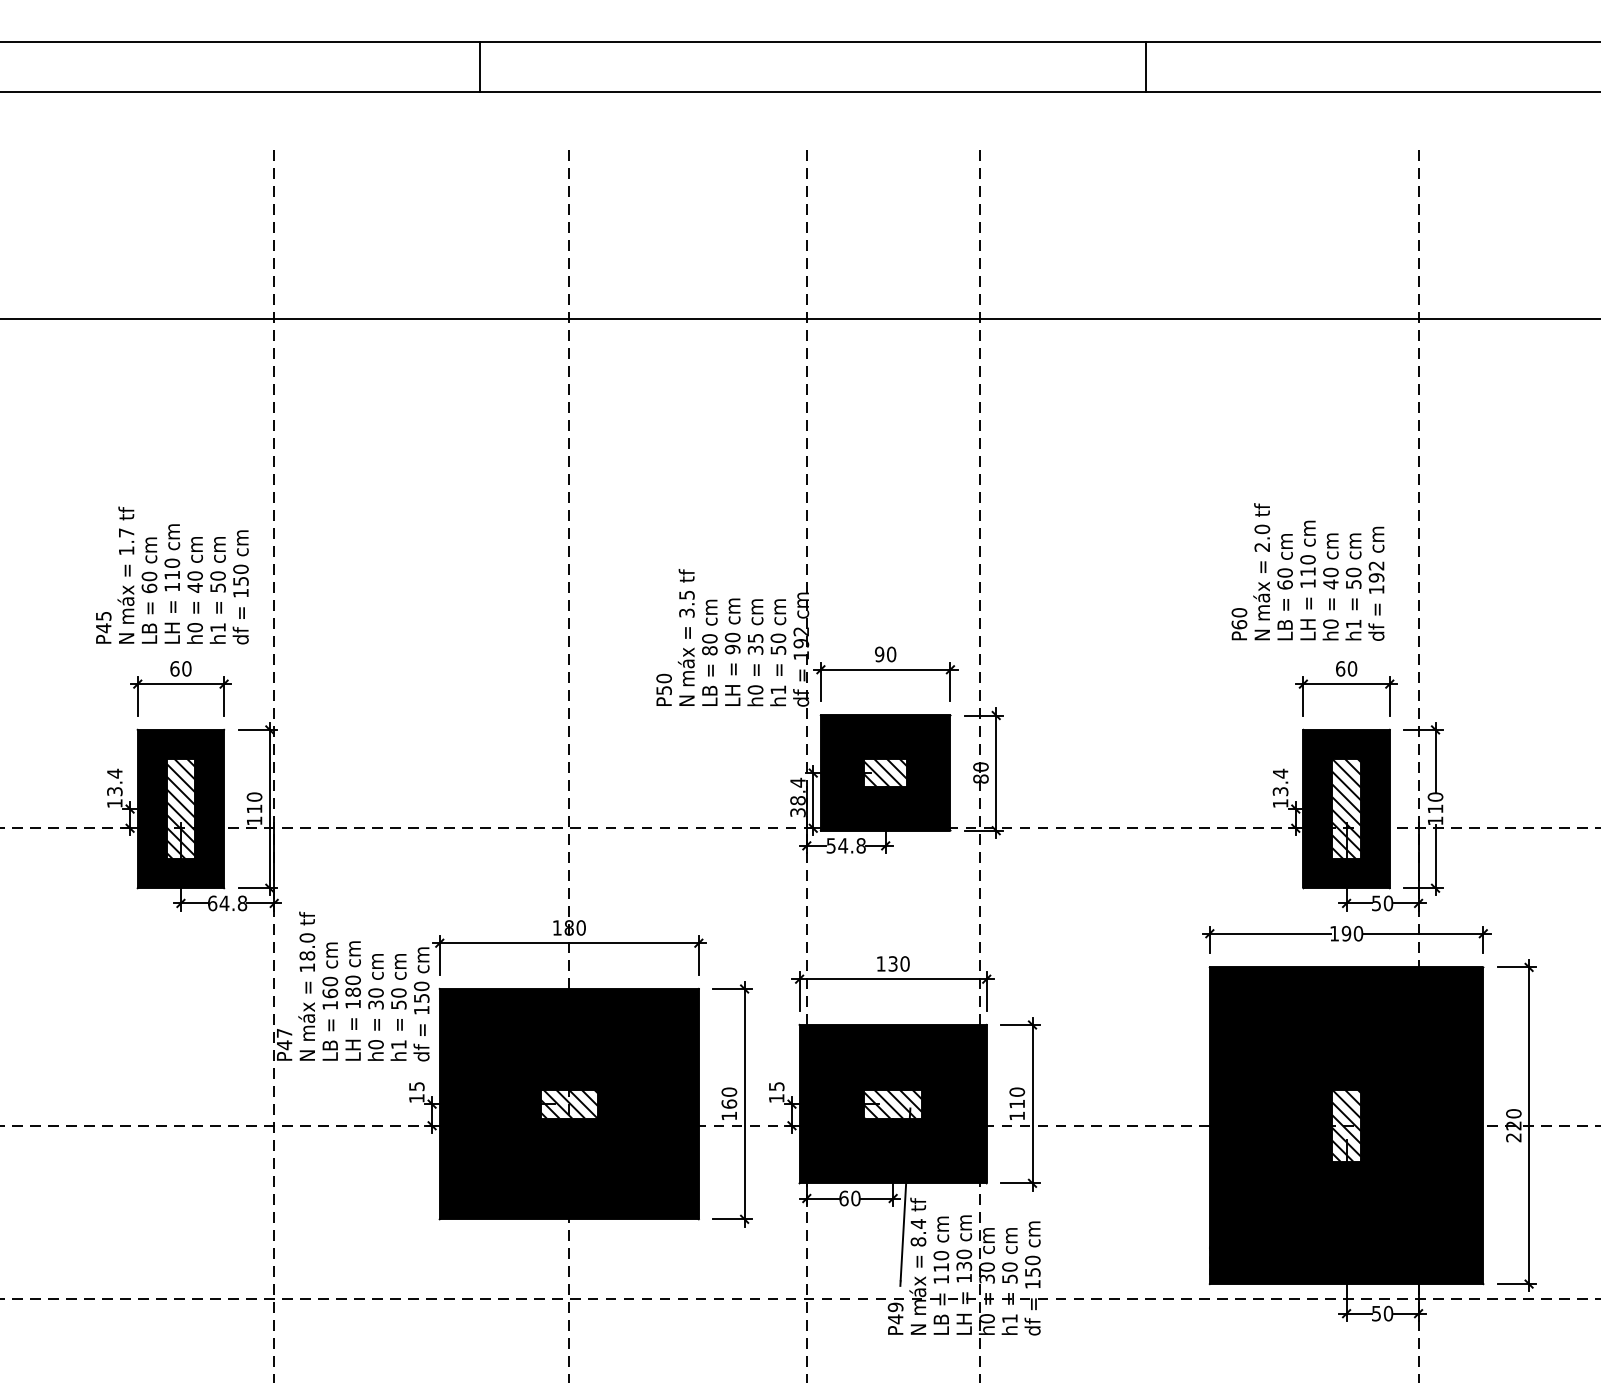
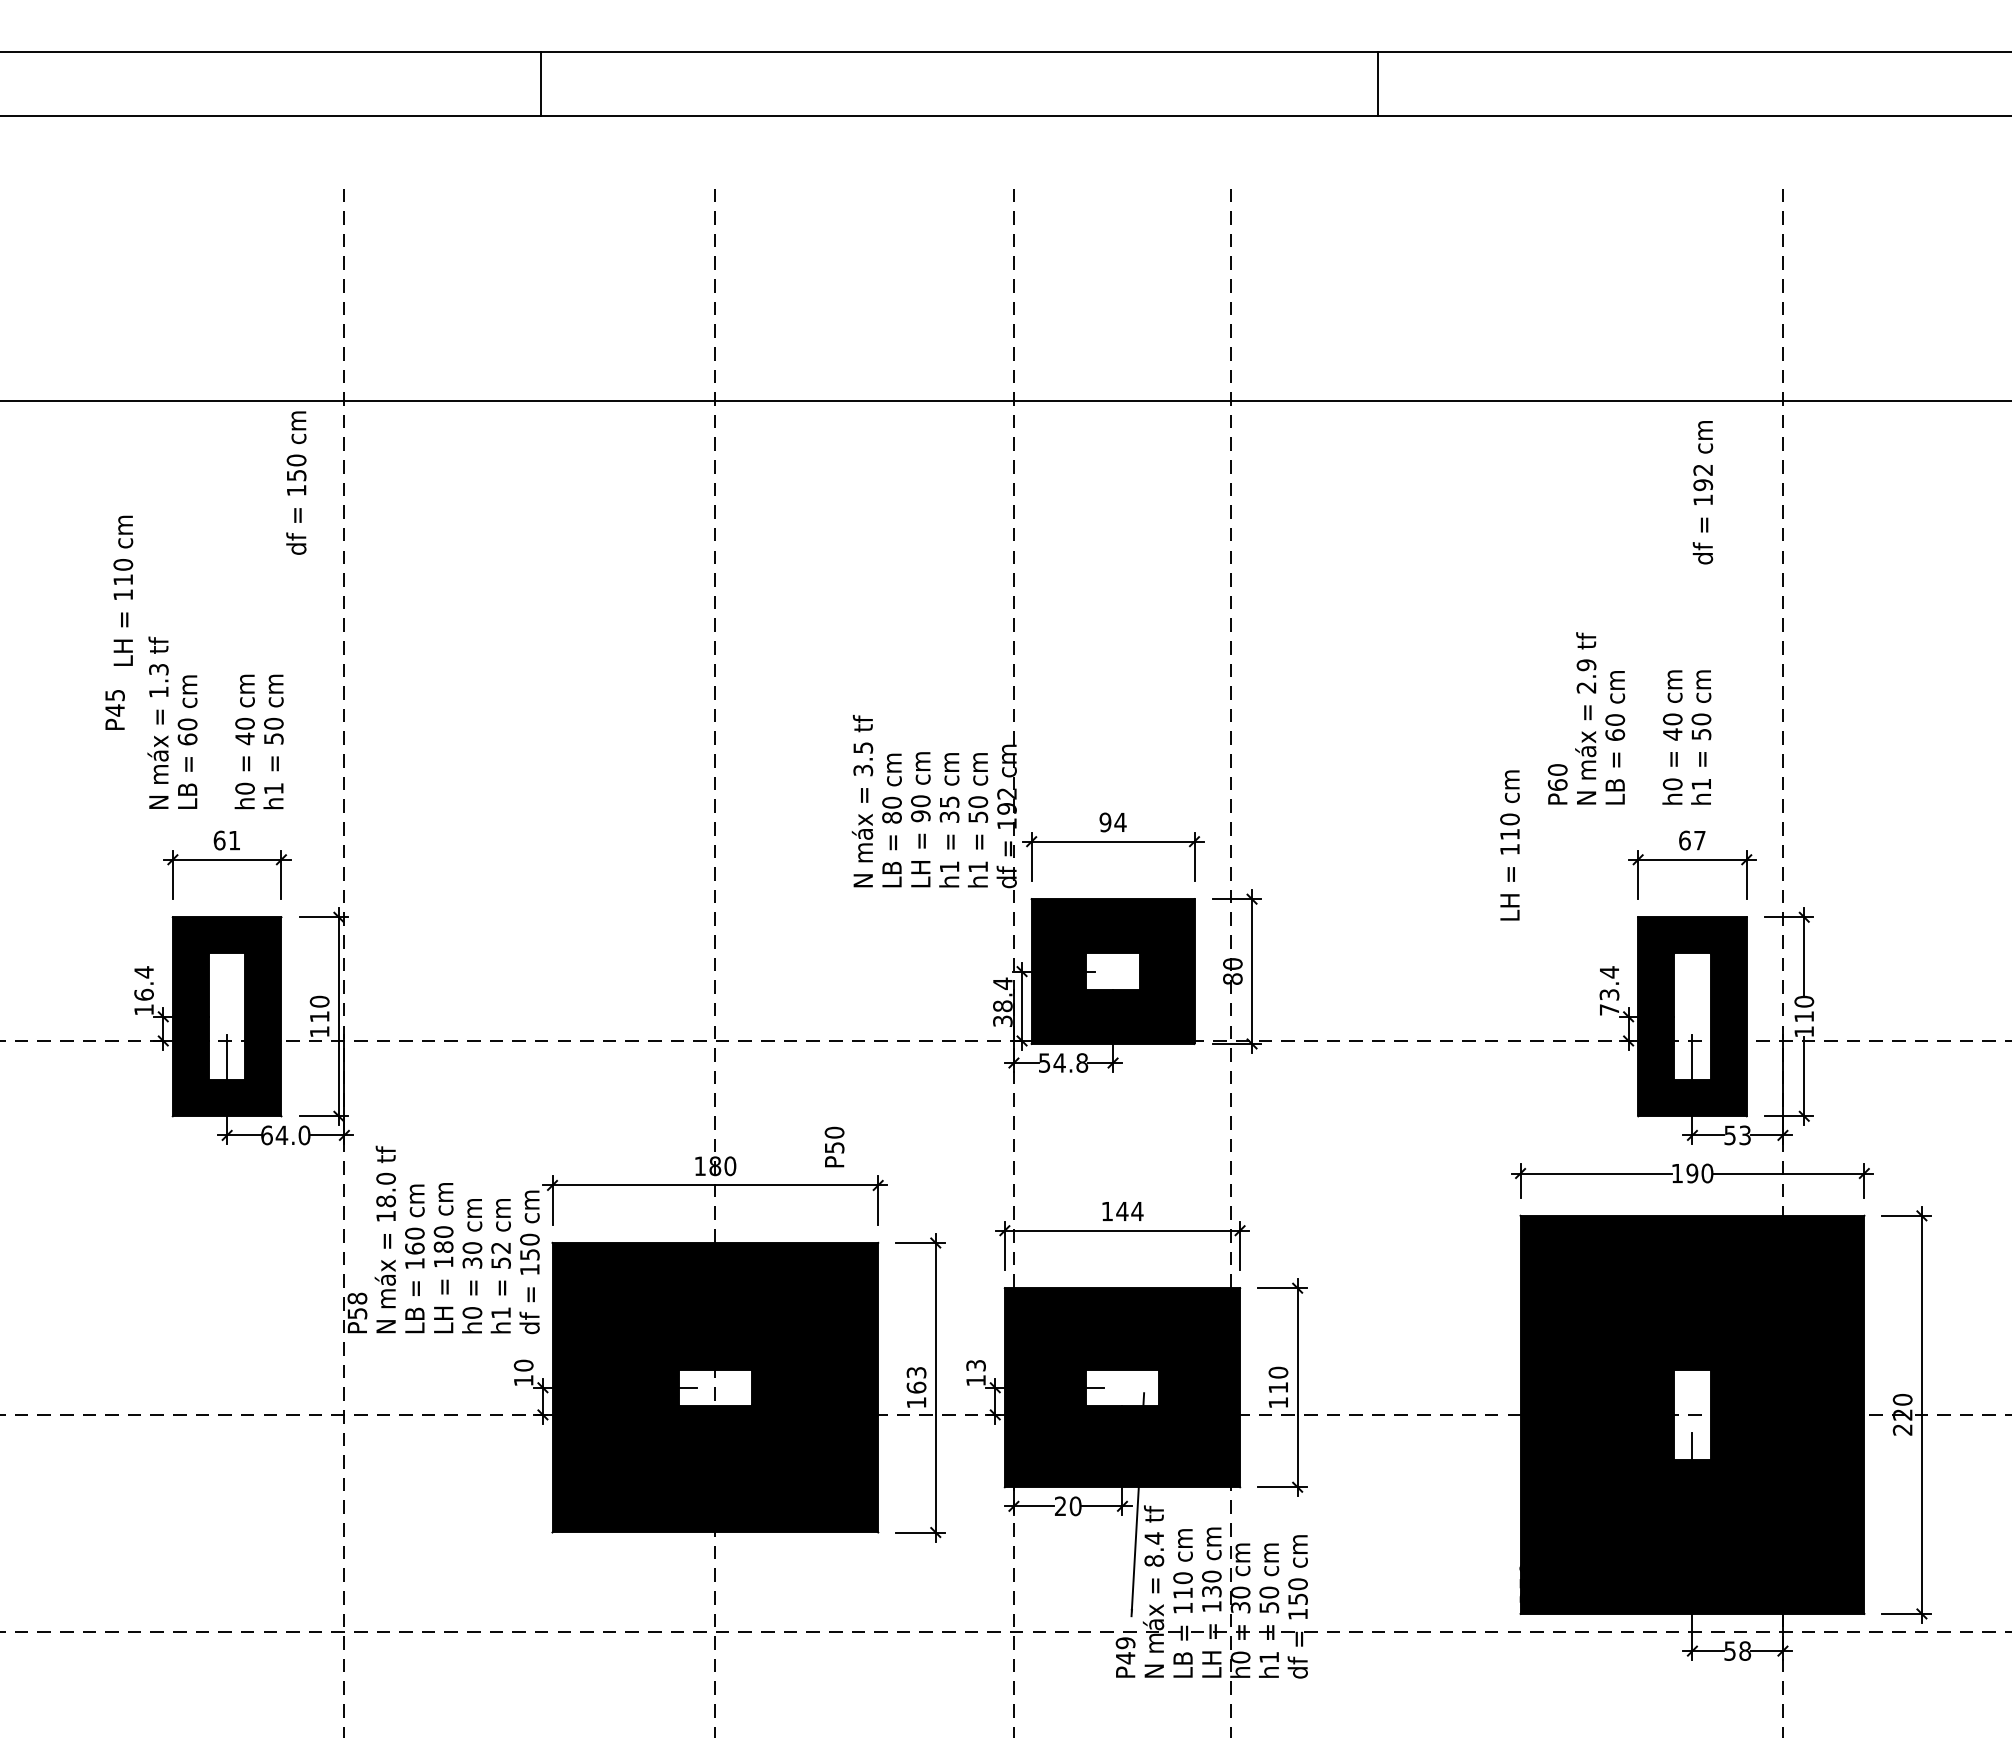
line: (480, 66) -> (541, 83), moved
line: (1146, 66) -> (1378, 83), moved
text: (1262, 529) -> (1586, 665), 2.0 -> 2.9
text: (126, 532) -> (158, 669), 1.7 -> 1.3
text: (1307, 580) -> (1509, 845), moved
text: (172, 583) -> (123, 590), moved
text: (1376, 583) -> (1702, 492), moved
text: (240, 586) -> (296, 482), moved
text: (103, 627) -> (114, 709), moved
text: (891, 654) -> (1120, 822), 90 -> 94
text: (186, 668) -> (234, 840), 60 -> 61
text: (1352, 668) -> (1699, 840), 60 -> 67
text: (664, 689) -> (834, 1146), moved
text: (755, 689) -> (949, 866), h0 -> h1
hatch: (885, 773) -> (1112, 971), removed
text: (114, 791) -> (143, 994), 13.4 -> 16.4
text: (1280, 803) -> (1609, 1009), 13.4 -> 73.4
hatch: (181, 808) -> (227, 1016), removed
hatch: (1346, 808) -> (1692, 1016), removed
text: (242, 902) -> (304, 1134), 64.8 -> 64.0
text: (1388, 903) -> (1745, 1135), 50 -> 53
text: (898, 963) -> (1129, 1211), 130 -> 144
text: (398, 992) -> (500, 1247), 50 -> 52
text: (284, 1038) -> (357, 1305), P47 -> P58
text: (416, 1086) -> (523, 1365), 15 -> 10
text: (776, 1086) -> (975, 1365), 15 -> 13
text: (729, 1092) -> (916, 1372), 160 -> 163
hatch: (569, 1103) -> (715, 1387), removed
hatch: (893, 1103) -> (1122, 1387), removed
hatch: (1346, 1125) -> (1692, 1414), removed
text: (843, 1198) -> (1060, 1506), 60 -> 20
text: (1388, 1313) -> (1745, 1650), 50 -> 58

